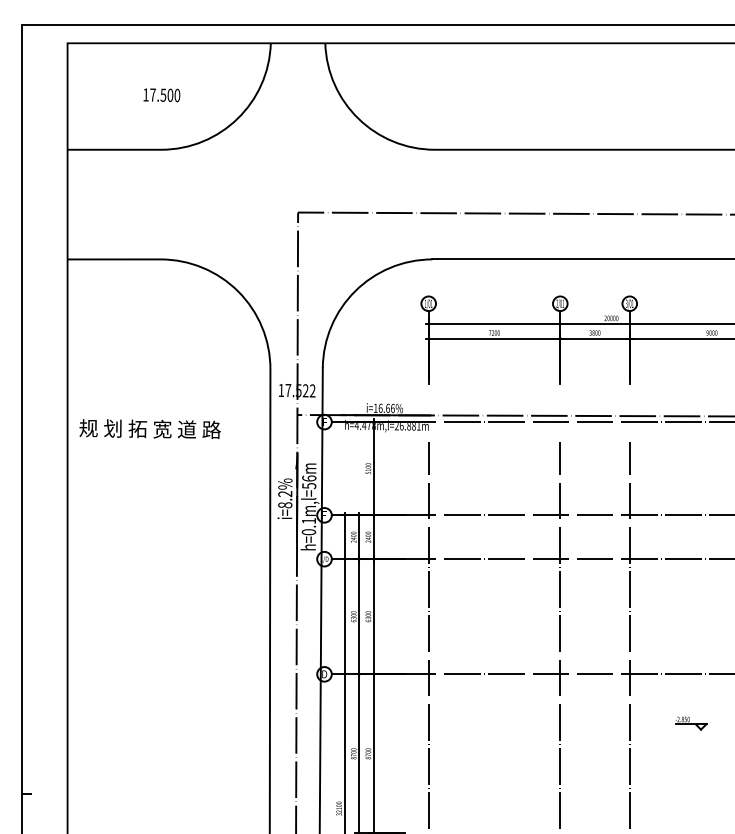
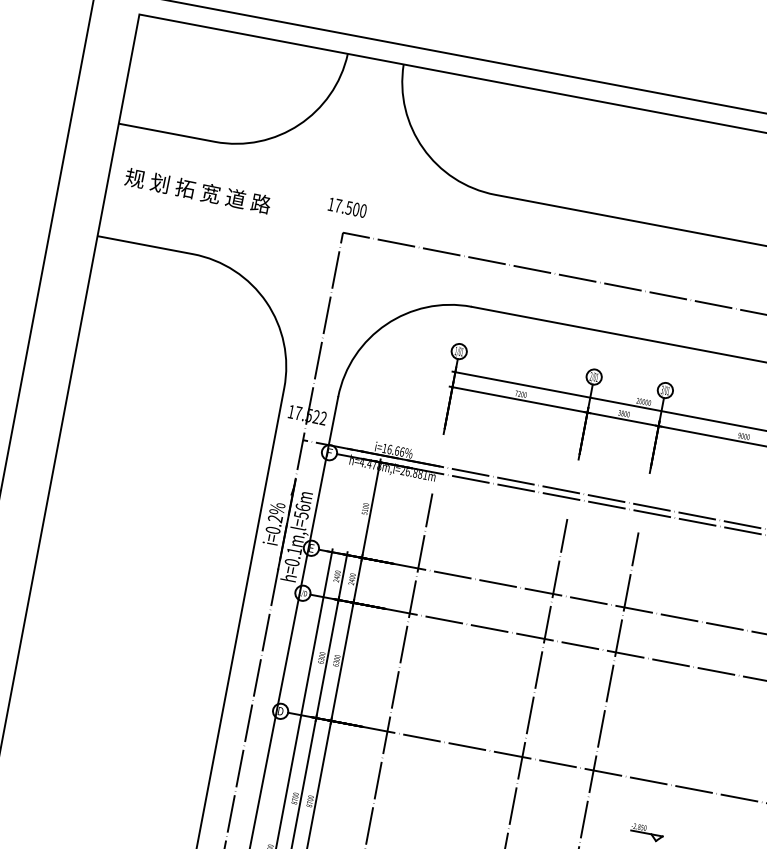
text: (161, 95) -> (347, 207), moved
text: (149, 428) -> (197, 190), moved
text: (284, 505) -> (272, 530), i=8.2%%% -> i=0.2%%%

